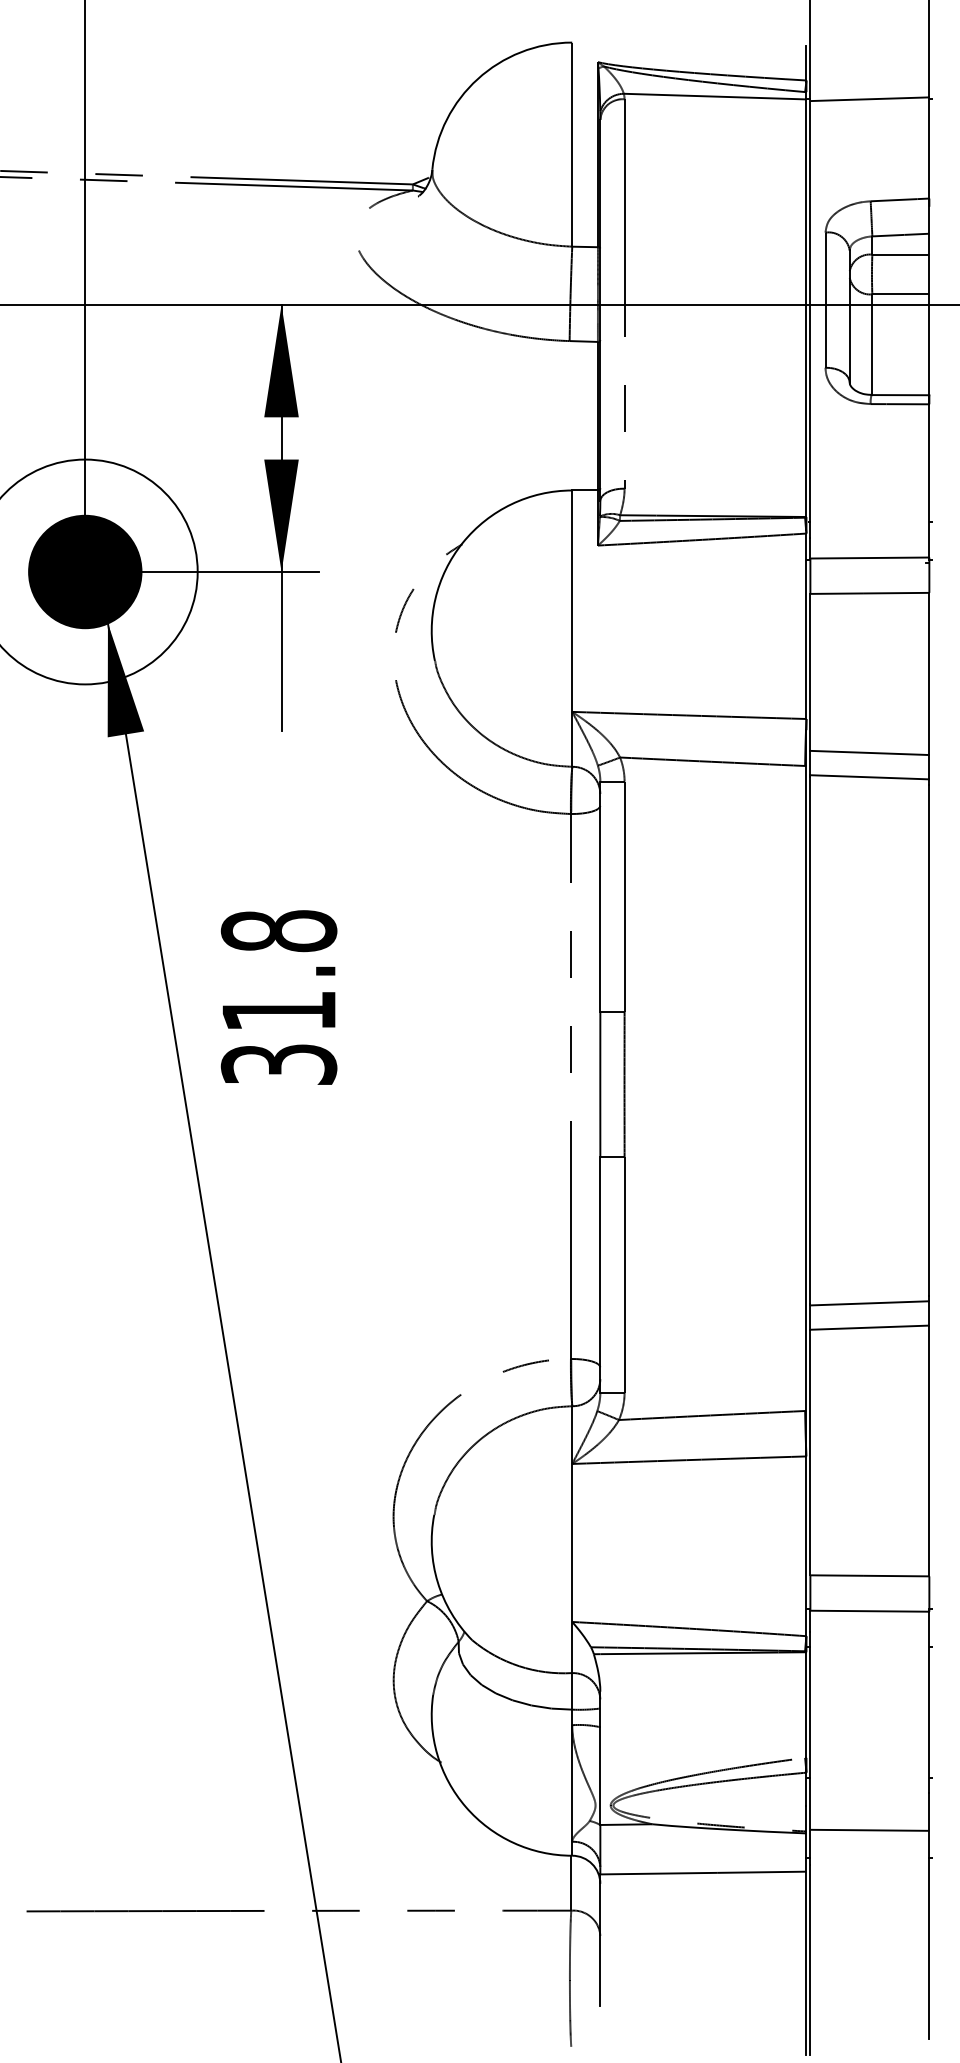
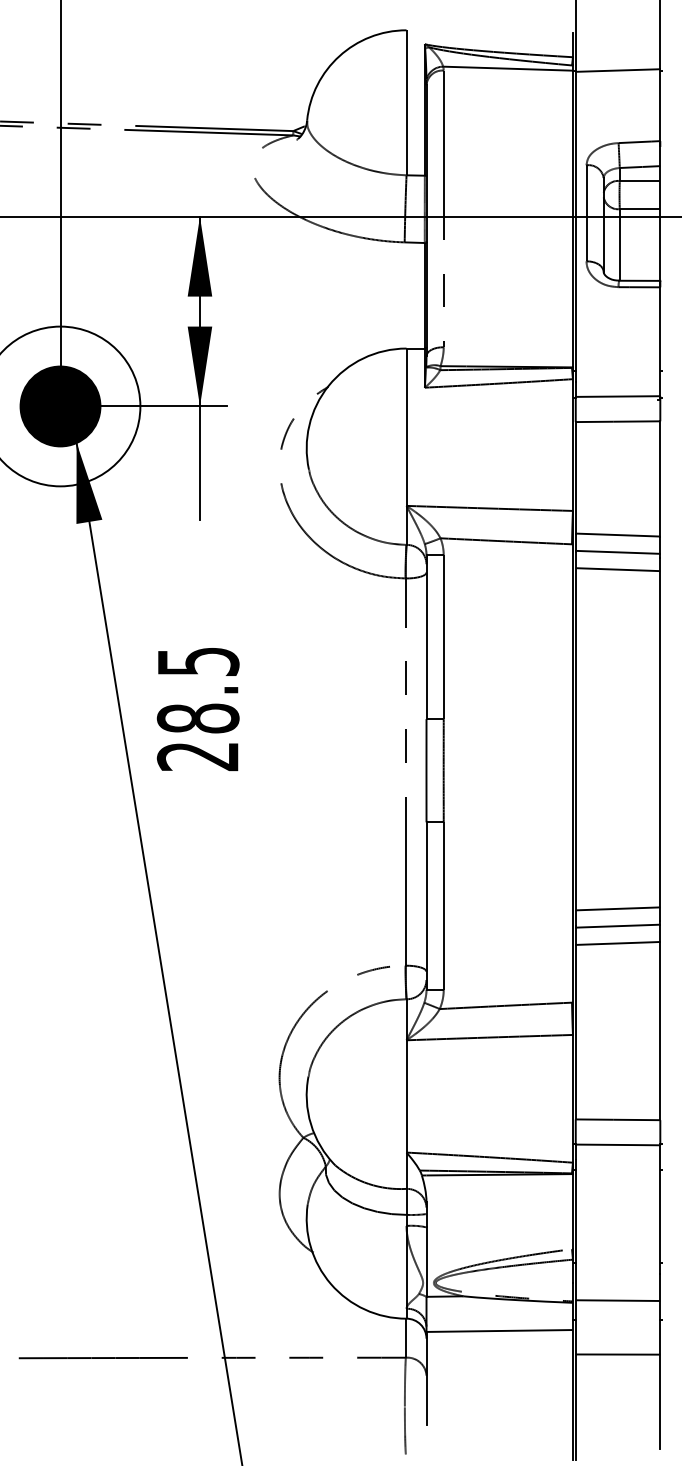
line: (869, 801) -> (617, 569), added
text: (278, 997) -> (197, 708), 31.8 -> 28.5
line: (869, 1278) -> (617, 908), added
line: (869, 1906) -> (617, 1354), added

